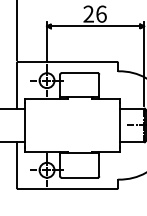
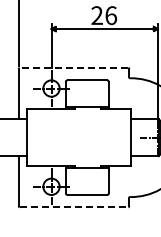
line: (67, 62) -> (73, 68), solid -> dashed
line: (68, 189) -> (74, 207), solid -> dashed

